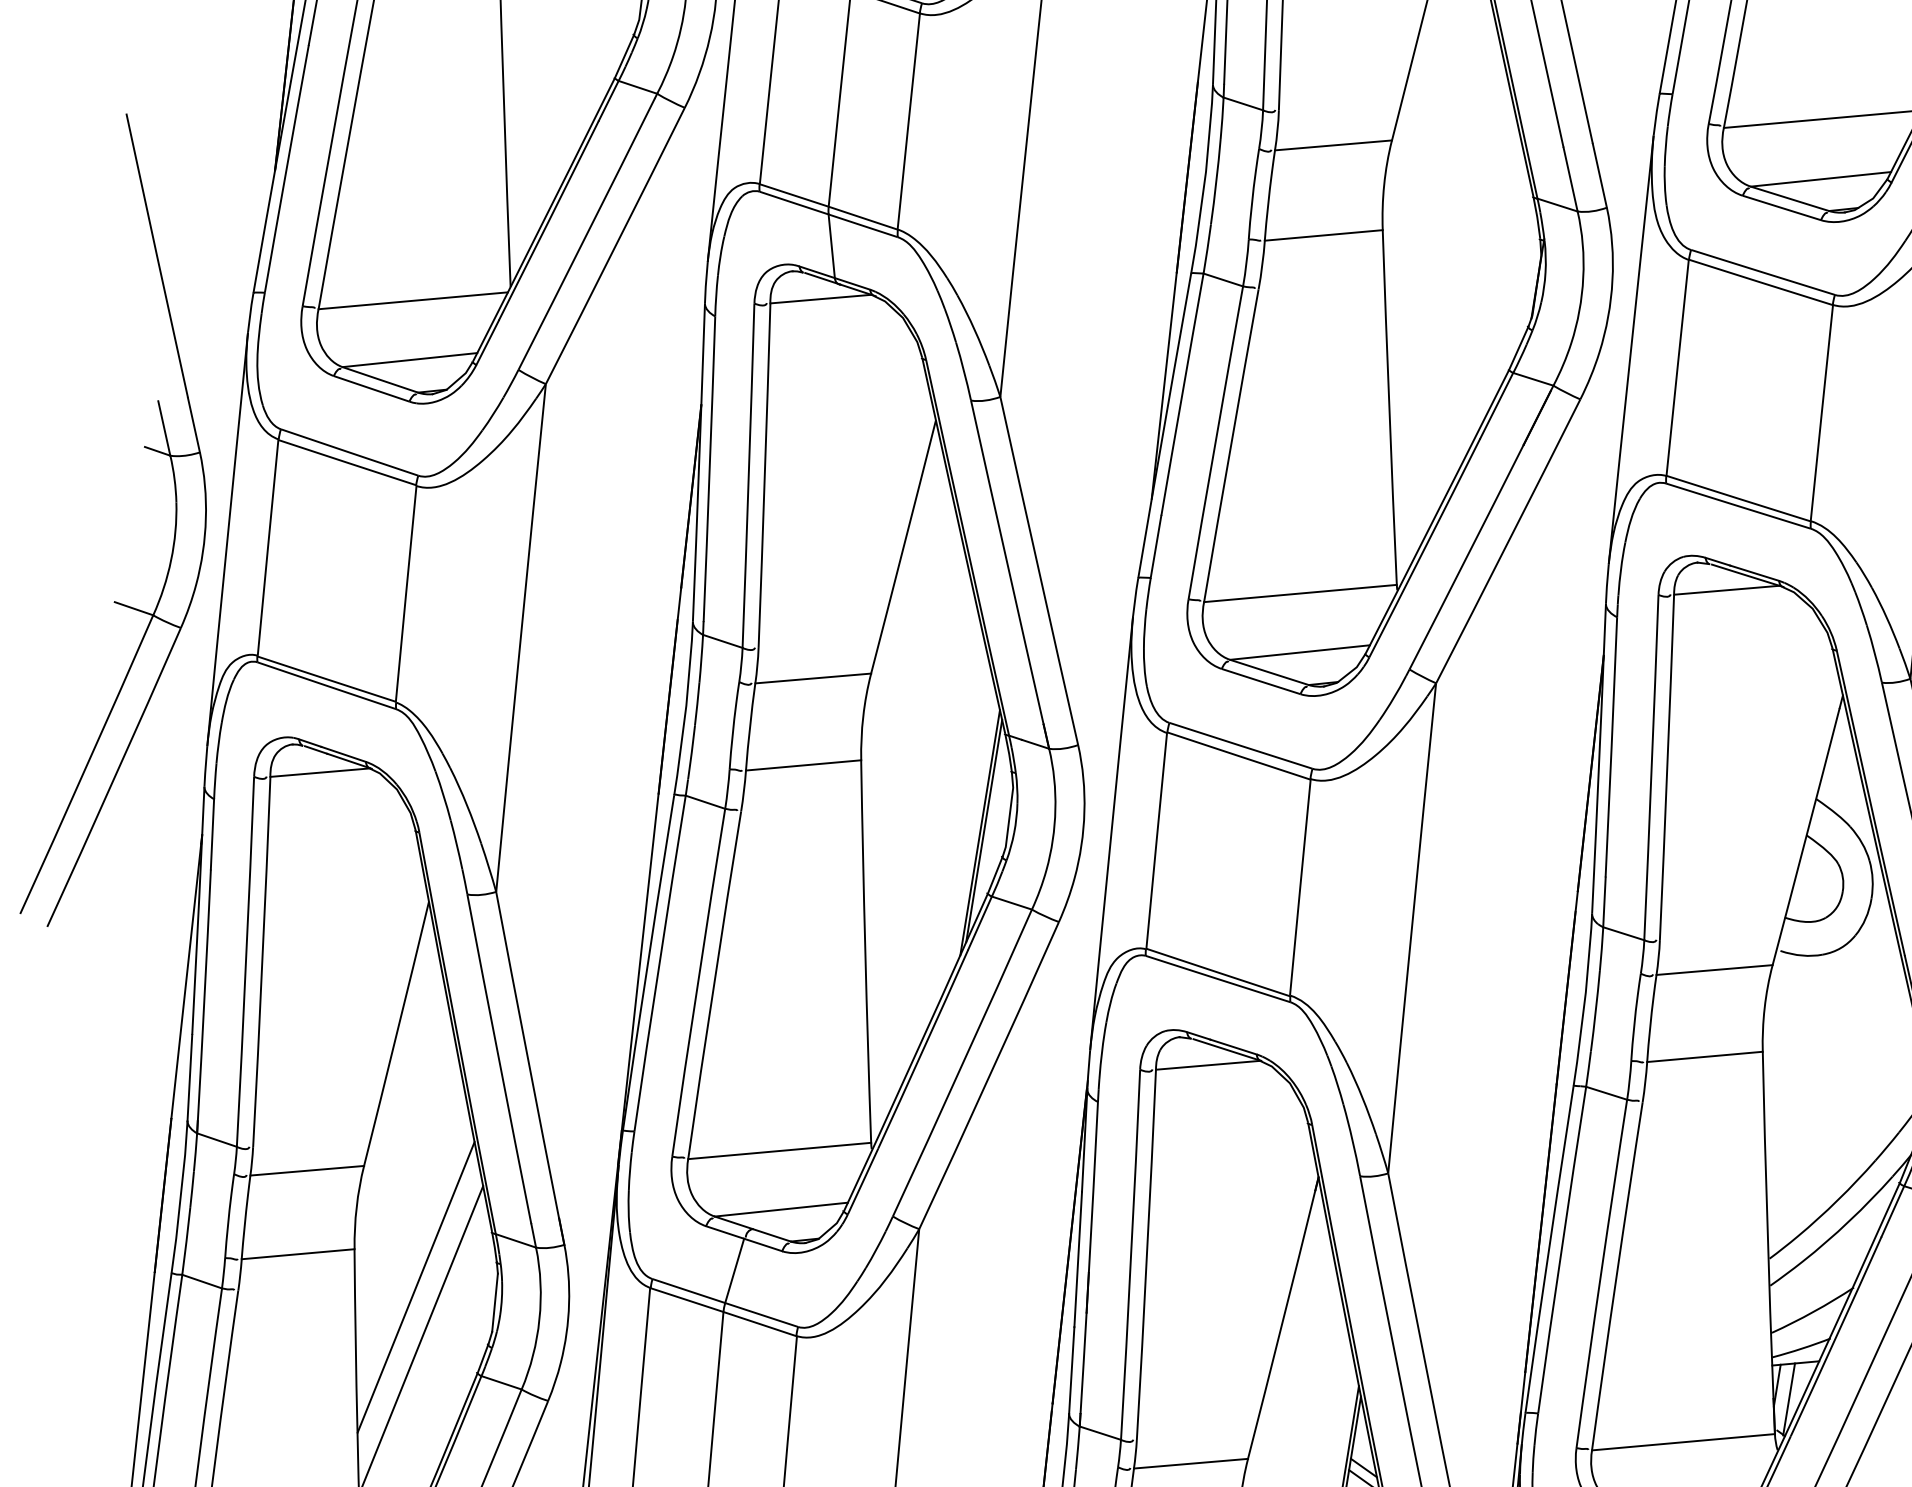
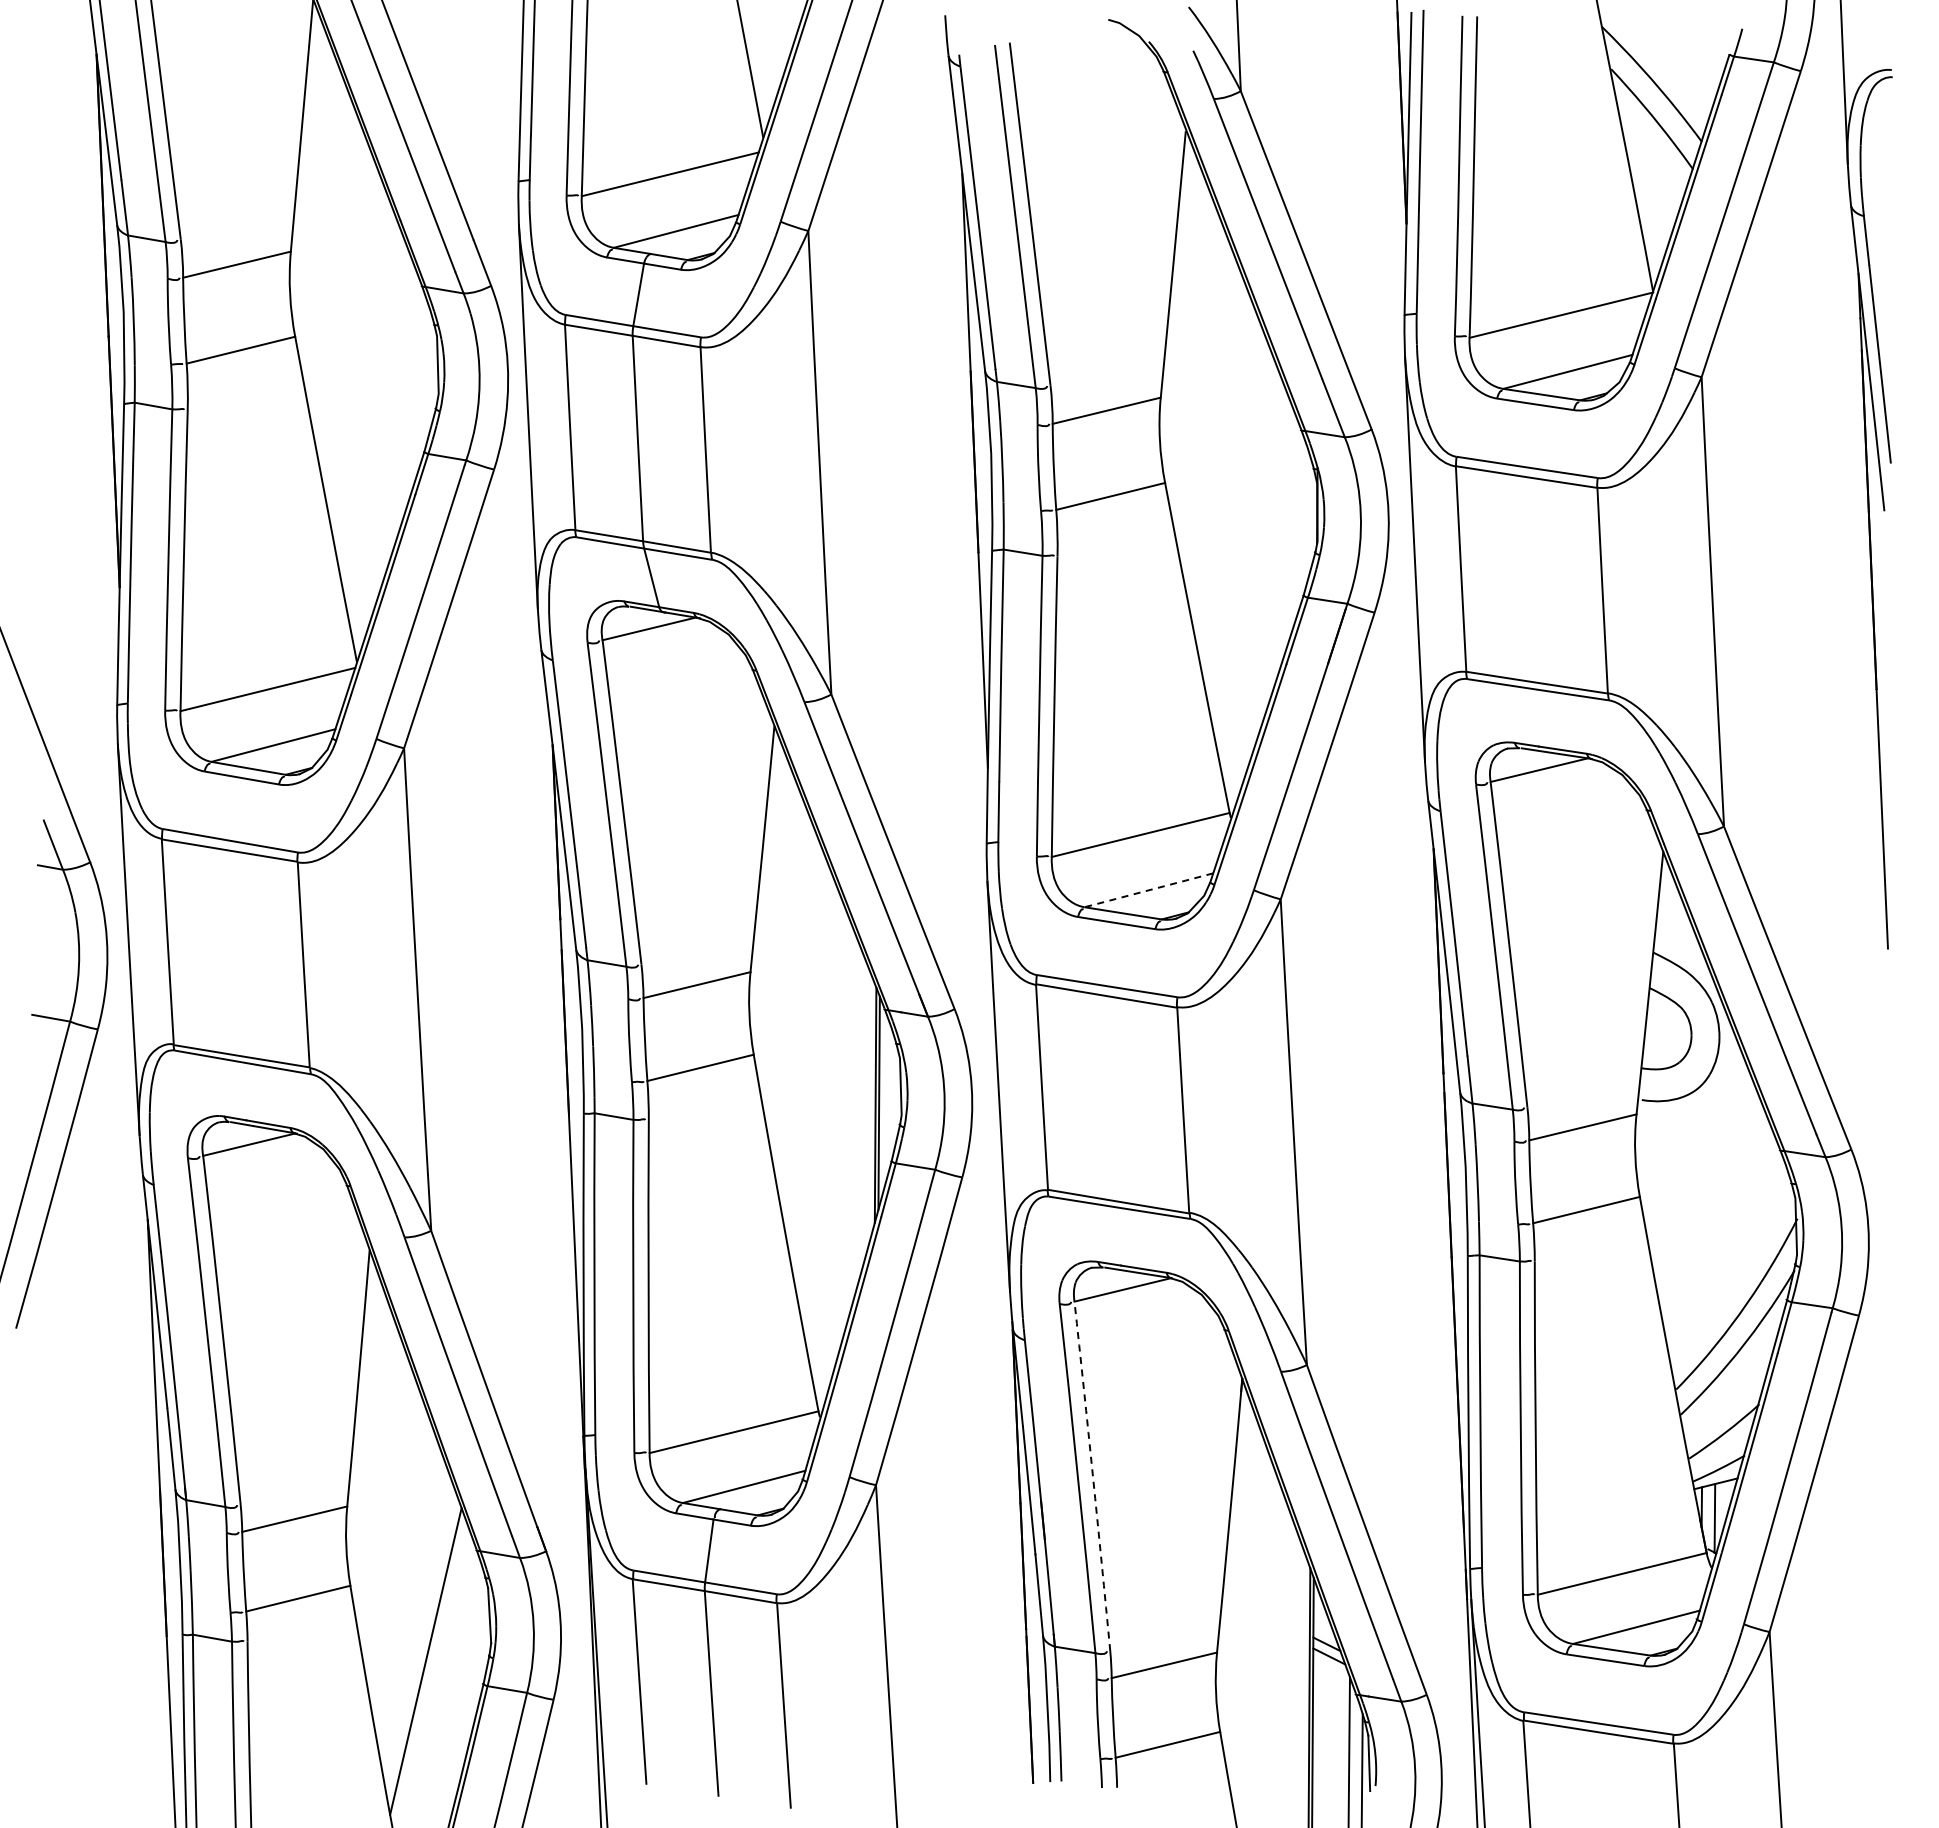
line: (1299, 652) -> (1148, 890), solid -> dashed
arc: (1146, 1255) -> (1092, 1476), solid -> dashed
line: (416, 1287) -> (413, 1612), removed

